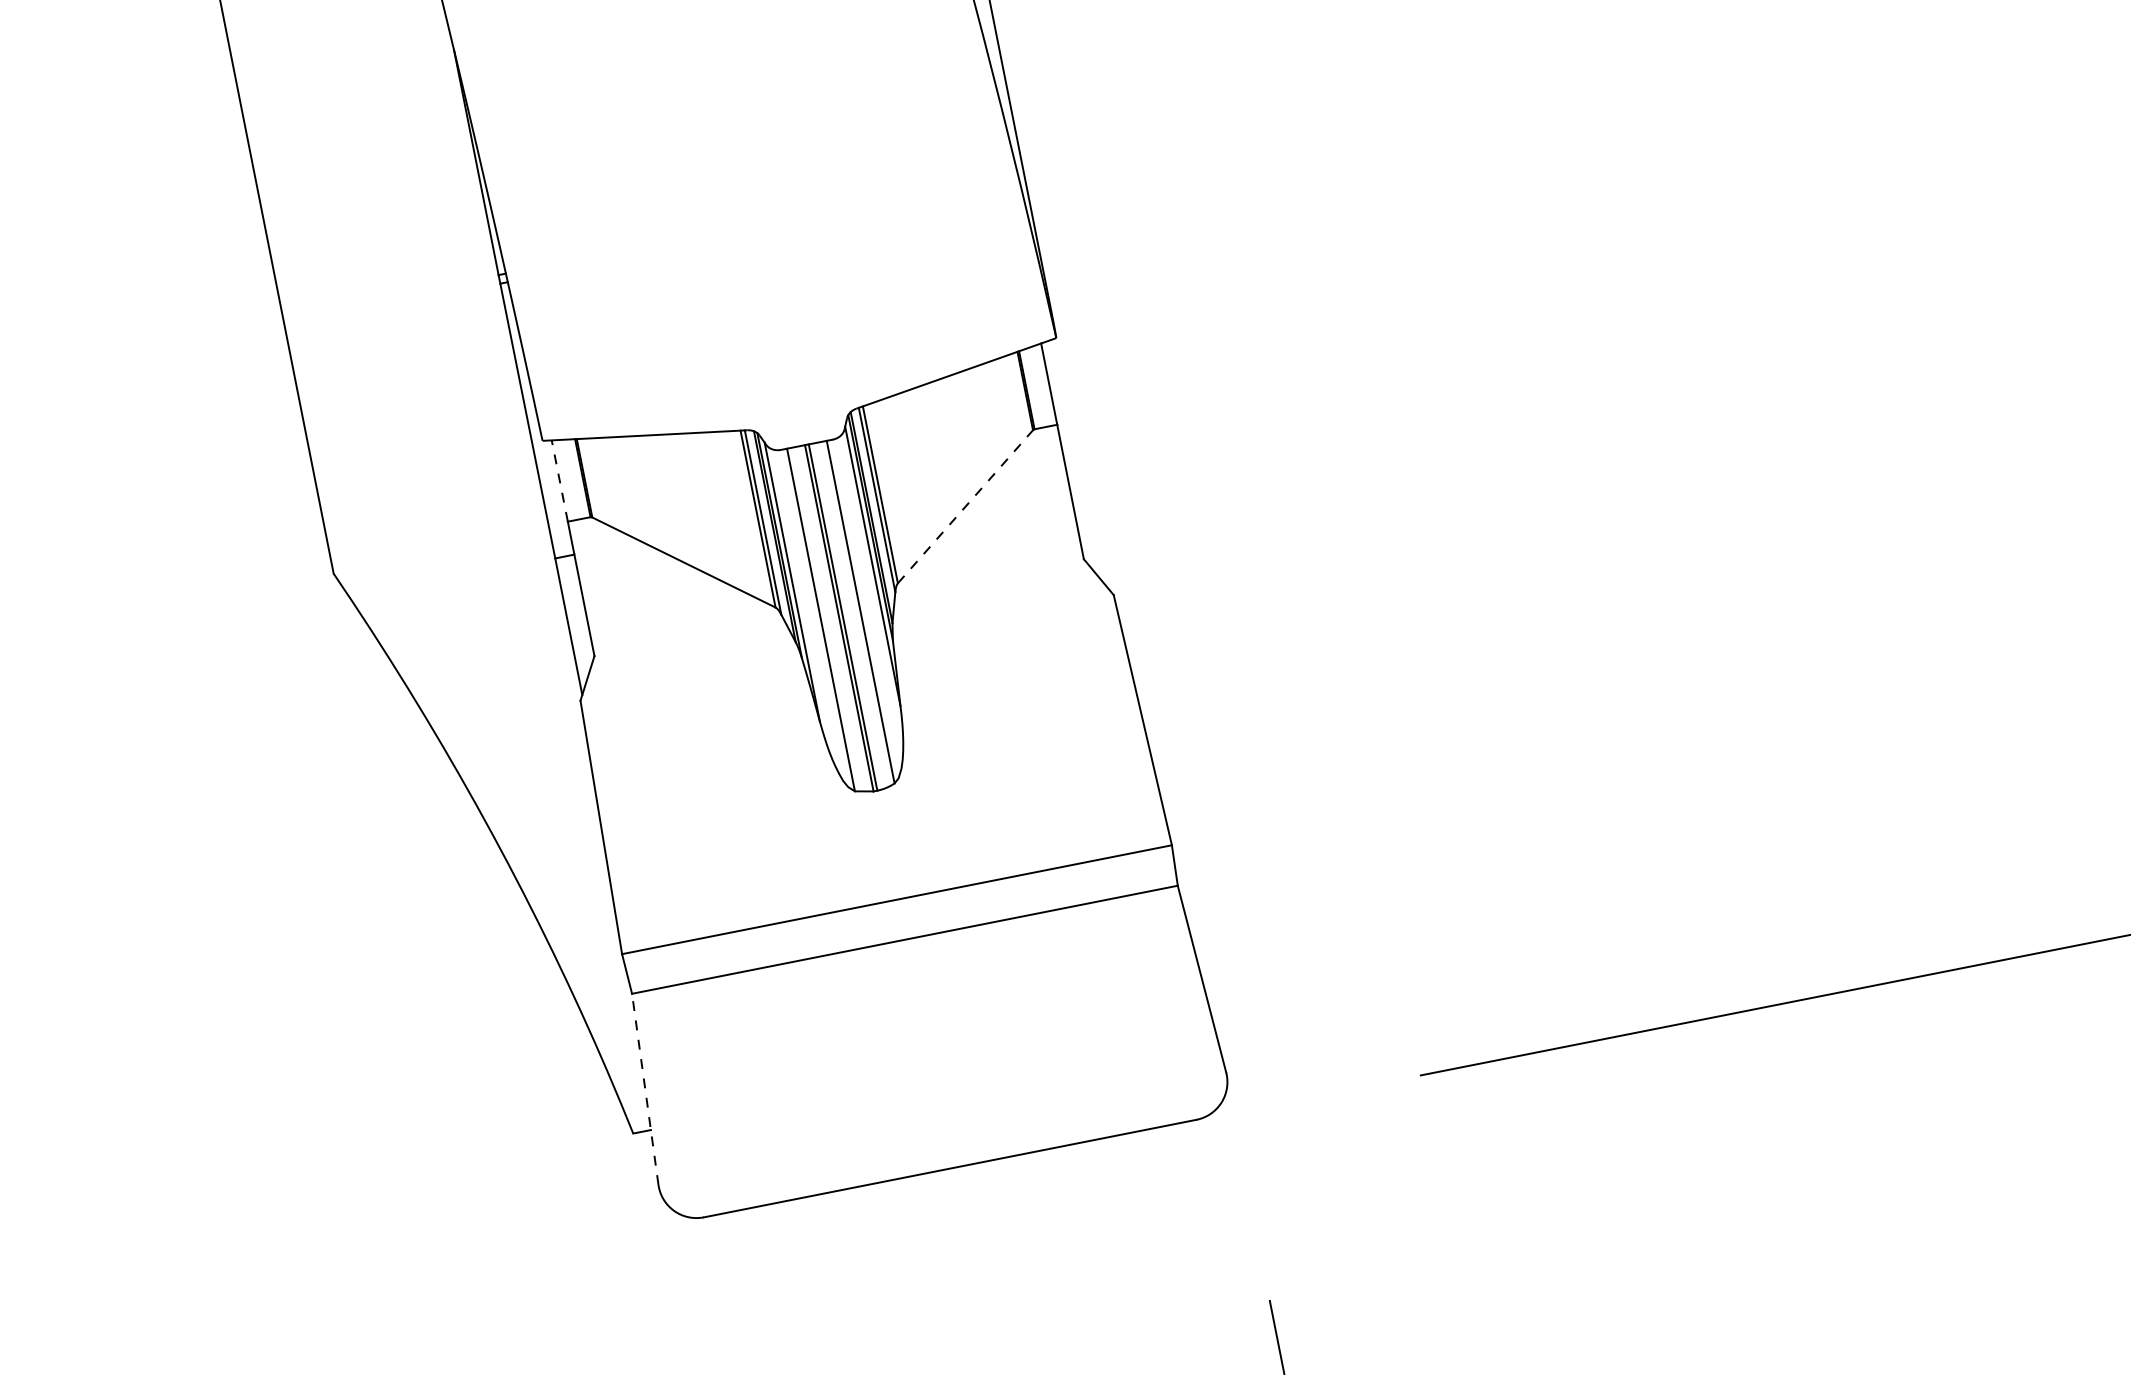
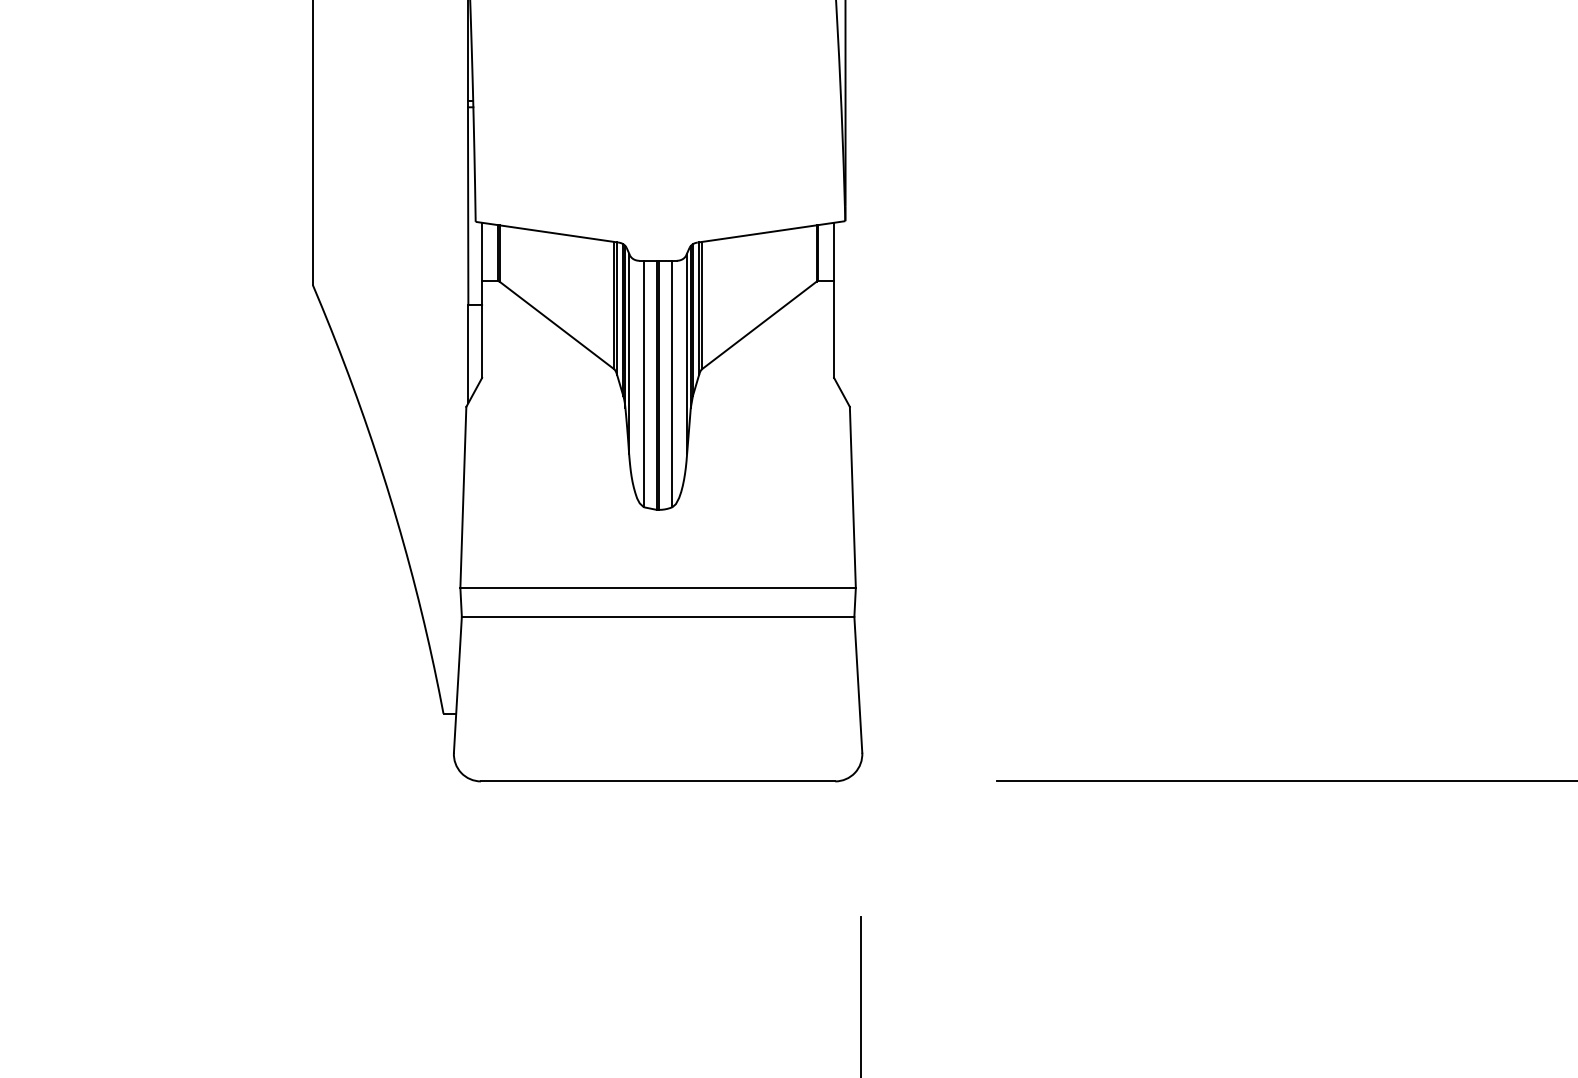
line: (560, 480) -> (482, 251), dashed -> solid
line: (965, 506) -> (759, 325), dashed -> solid
line: (644, 1089) -> (457, 684), dashed -> solid

